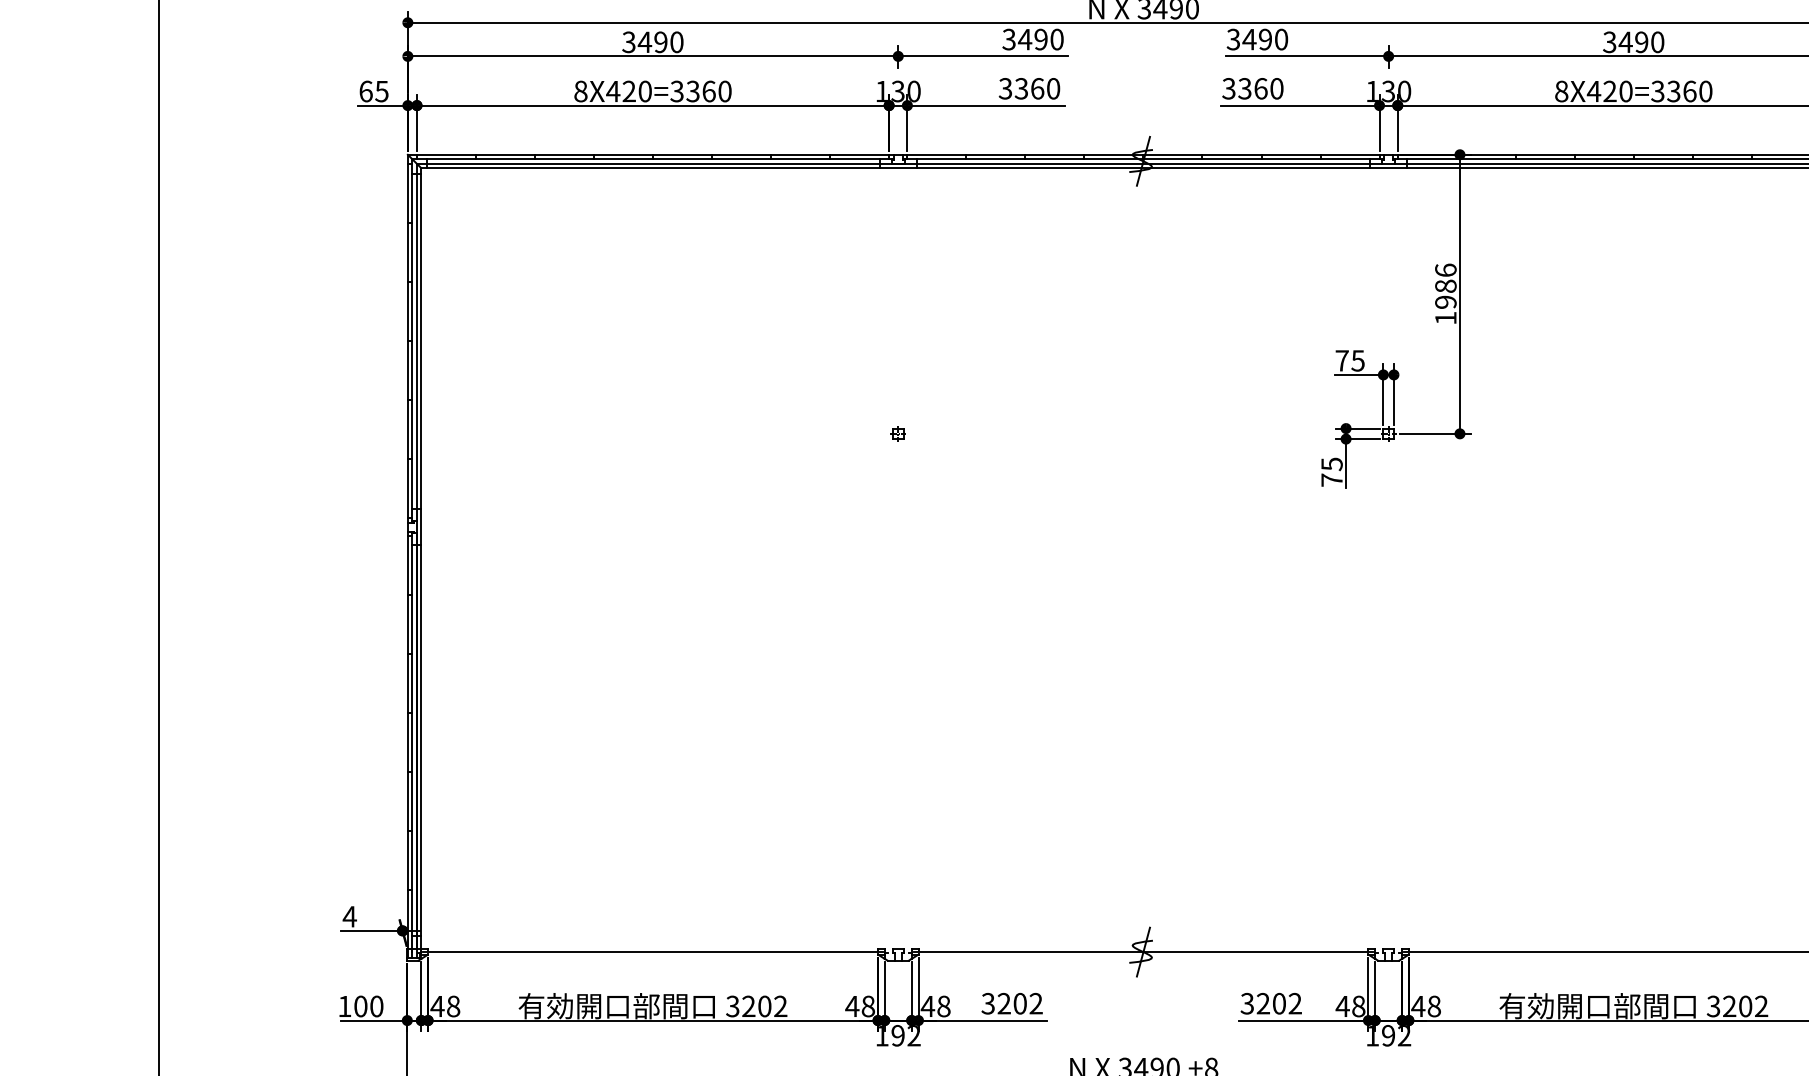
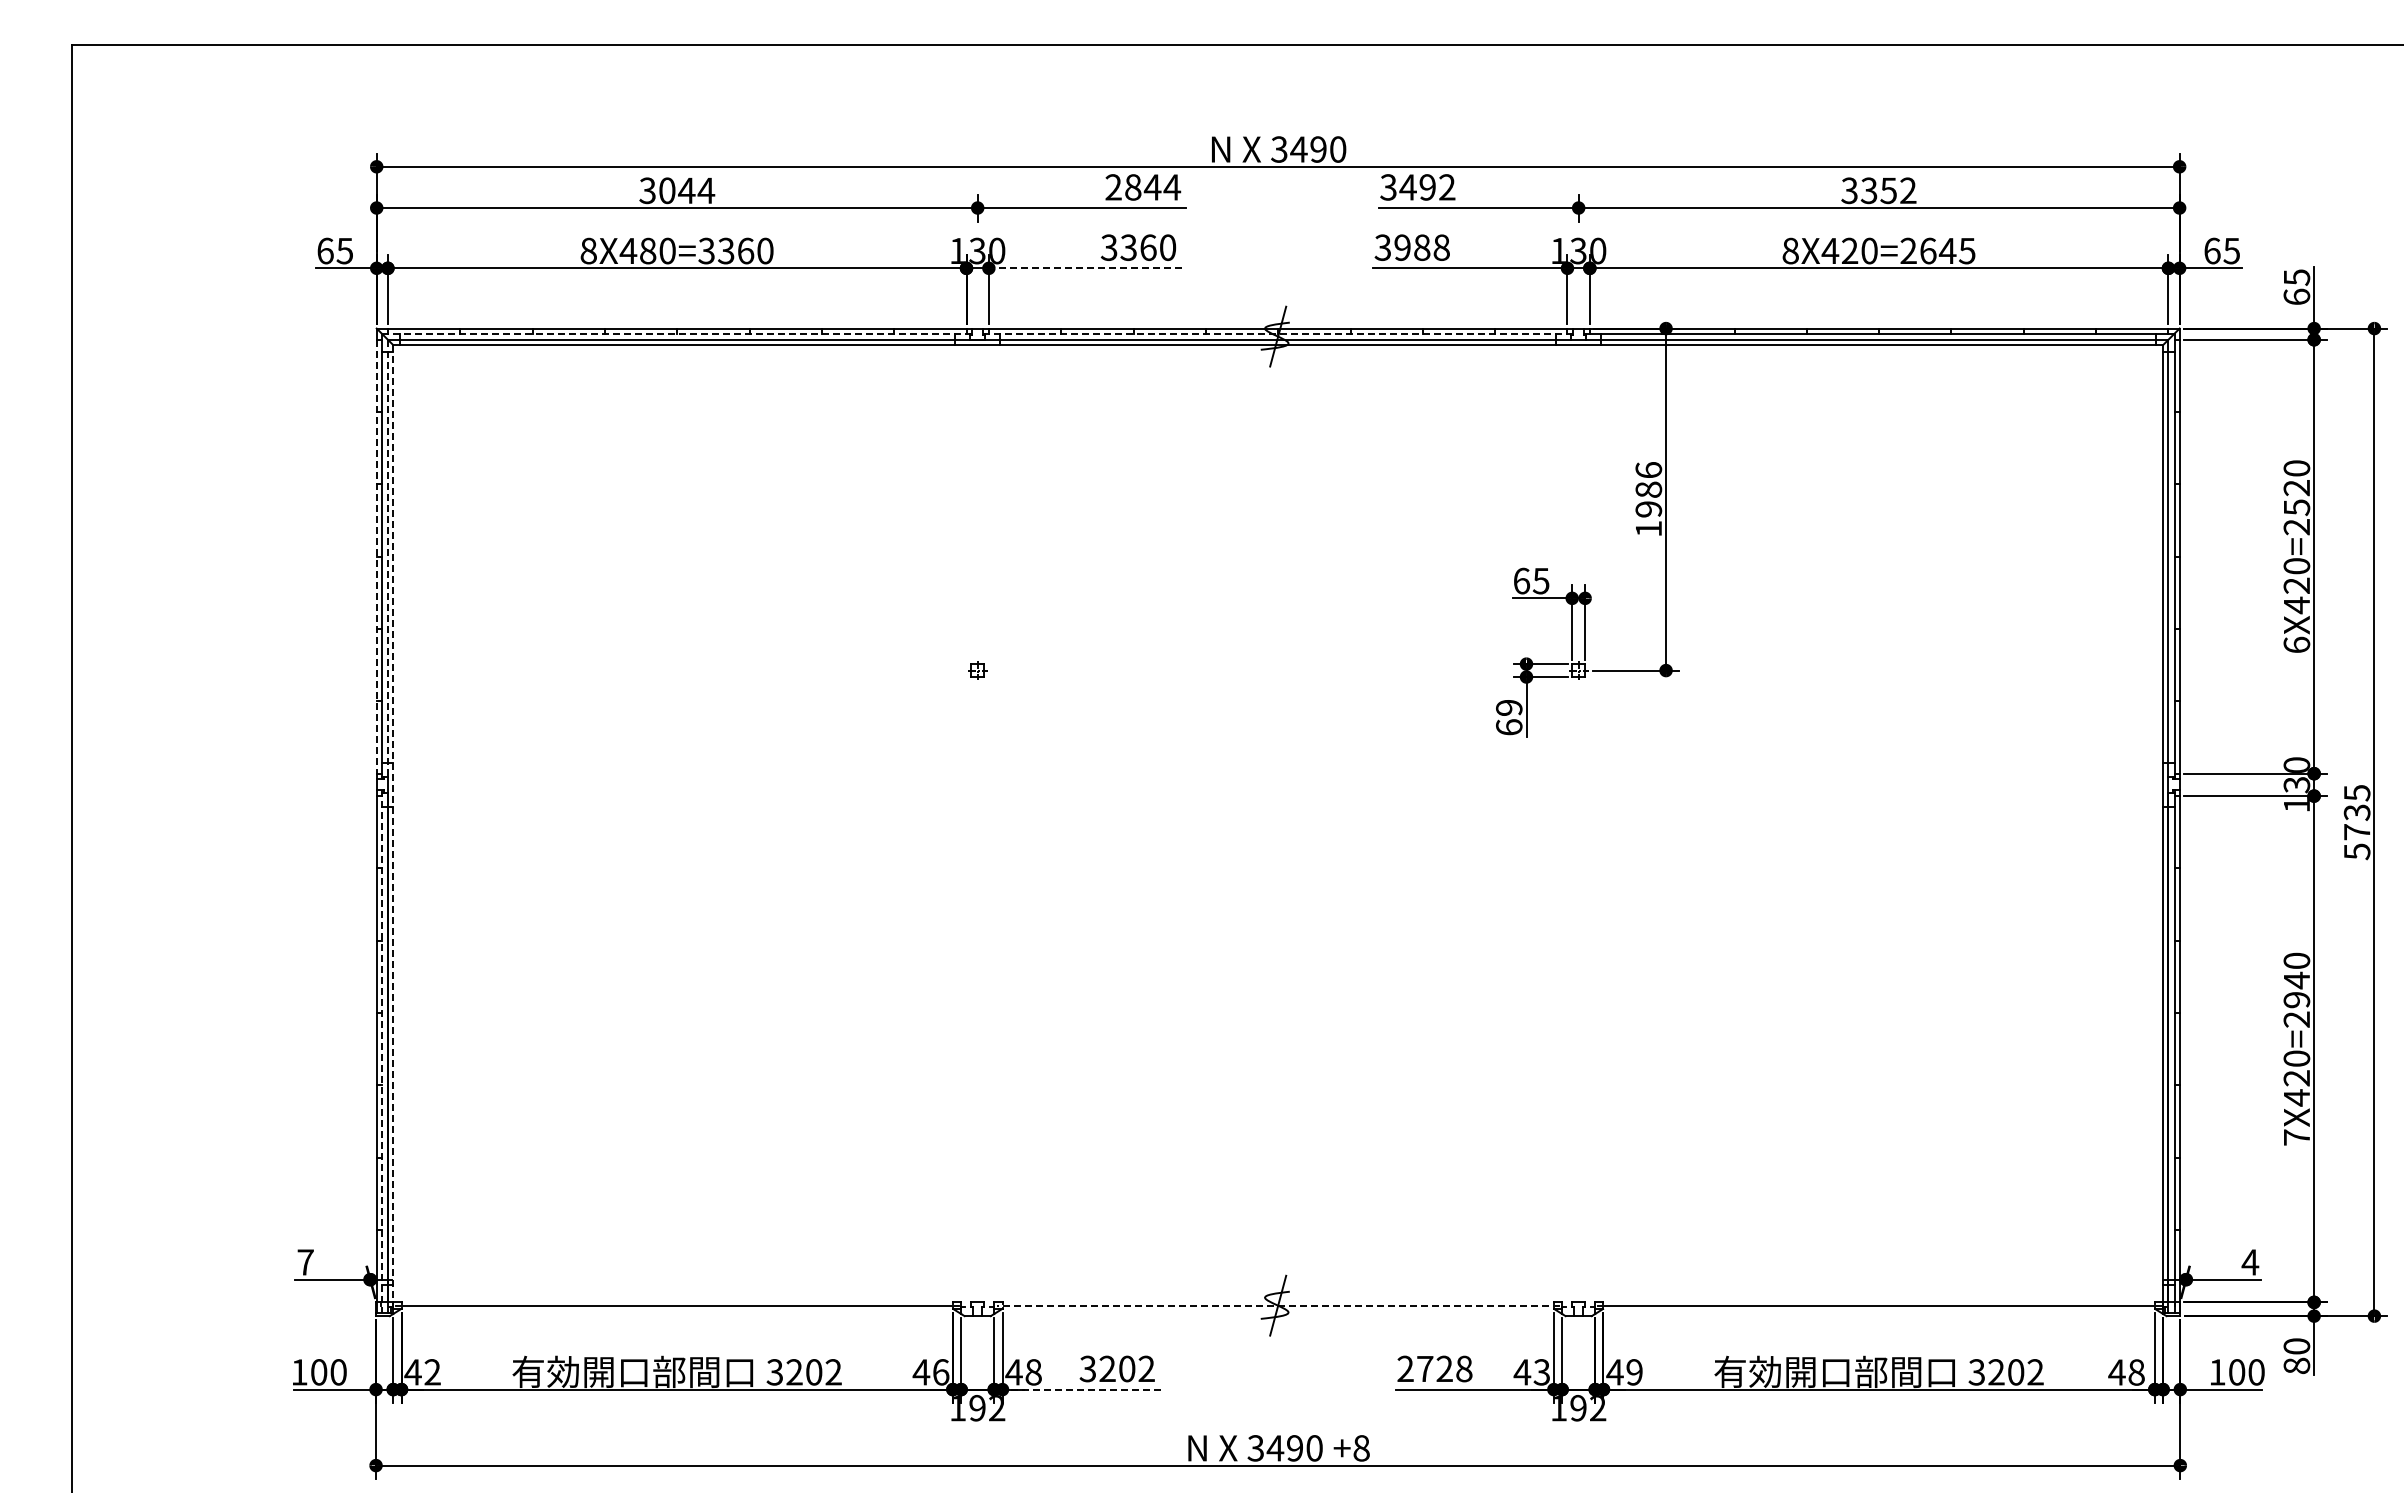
text: (1033, 39) -> (1143, 187), 3490 -> 2844
text: (1281, 39) -> (1447, 187), 3490 -> 3492
text: (660, 42) -> (686, 190), 3490 -> 3044
text: (1641, 42) -> (1888, 190), 3490 -> 3352
text: (1260, 88) -> (1421, 247), 3360 -> 3988
text: (629, 91) -> (648, 250), 8X420=3360 -> 8X480=3360
text: (1681, 91) -> (1937, 250), 8X420=3360 -> 8X420=2645
line: (985, 105) -> (1084, 268), solid -> dashed
line: (653, 158) -> (677, 333), solid -> dashed
line: (1143, 158) -> (1278, 333), solid -> dashed
line: (407, 340) -> (376, 556), solid -> dashed
line: (416, 342) -> (387, 558), solid -> dashed
text: (1342, 360) -> (1521, 580), 75 -> 65
text: (1332, 472) -> (1509, 717), 75 -> 69
line: (421, 560) -> (393, 825), solid -> dashed
line: (411, 744) -> (381, 1051), solid -> dashed
text: (349, 916) -> (305, 1262), 4 -> 7
line: (1142, 951) -> (1277, 1305), solid -> dashed
text: (1271, 1003) -> (1434, 1368), 3202 -> 2728
text: (453, 1006) -> (432, 1372), 48 -> 42
text: (868, 1006) -> (941, 1372), 48 -> 46
text: (1358, 1006) -> (1541, 1372), 48 -> 43
text: (1434, 1006) -> (1634, 1372), 48 -> 49
line: (982, 1020) -> (1081, 1389), solid -> dashed

